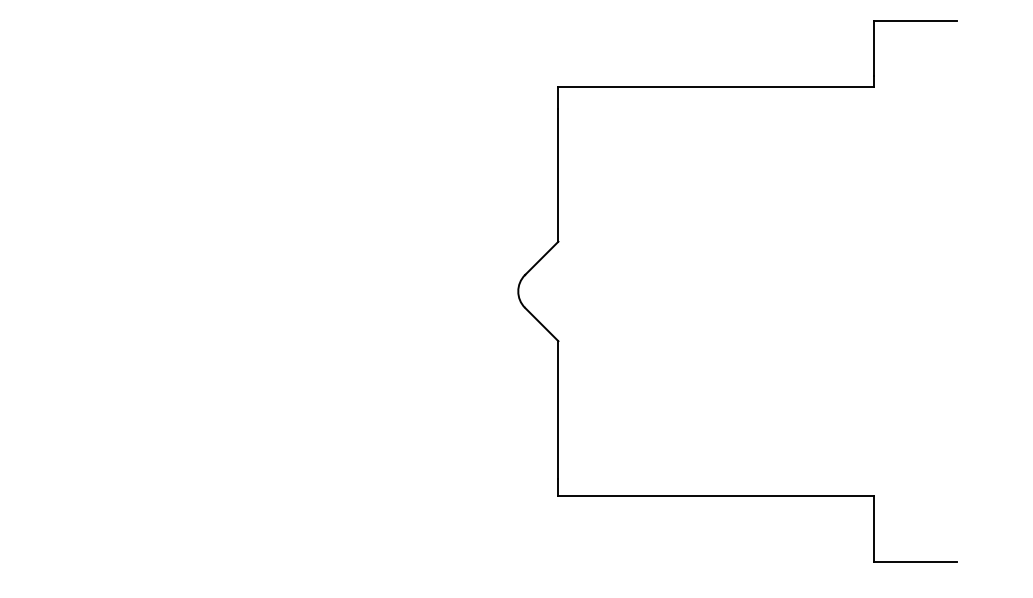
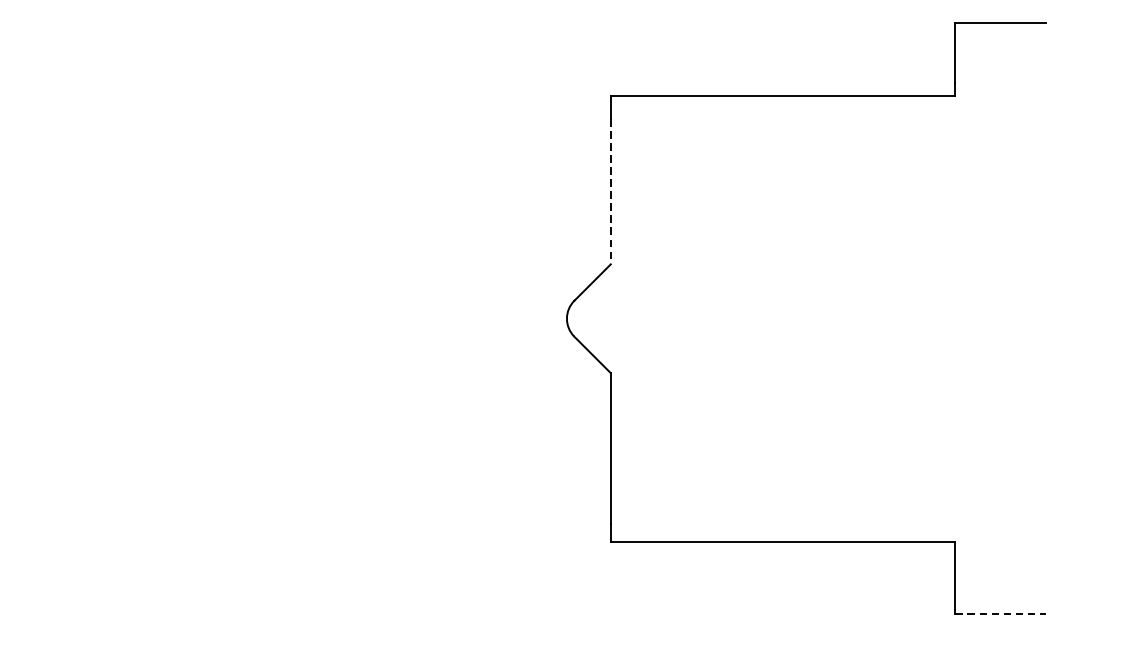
line: (558, 175) -> (610, 191), solid -> dashed
line: (915, 561) -> (1001, 614), solid -> dashed

